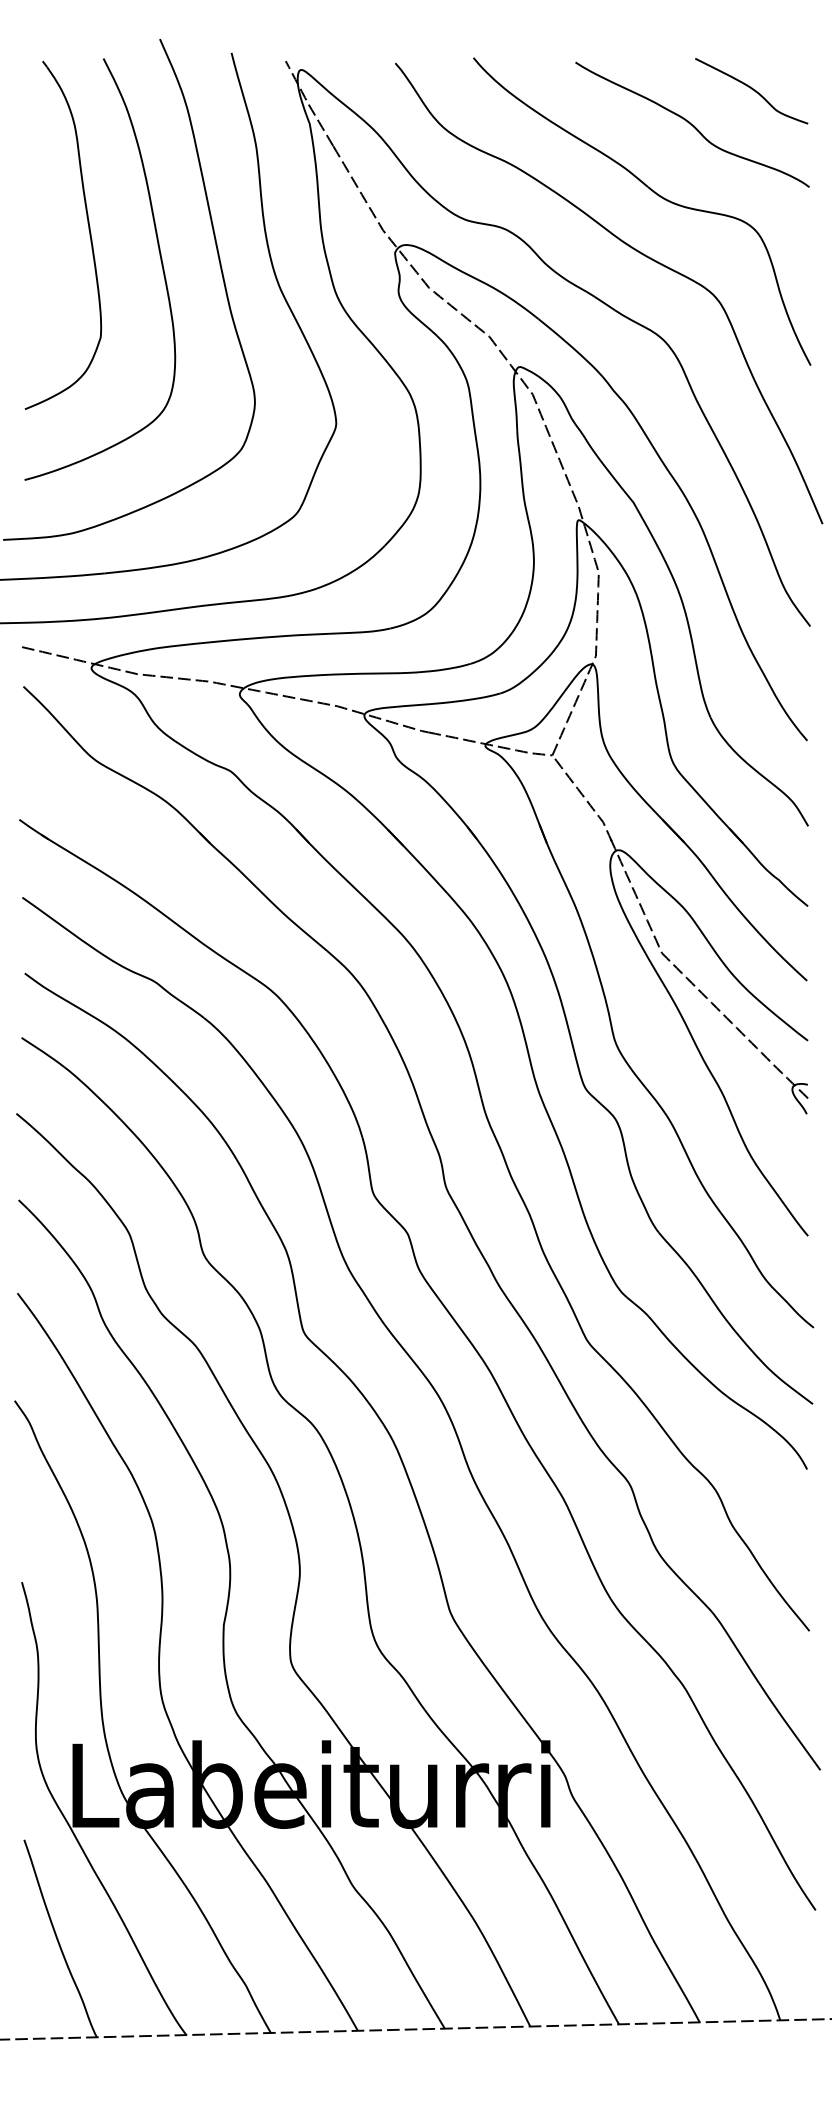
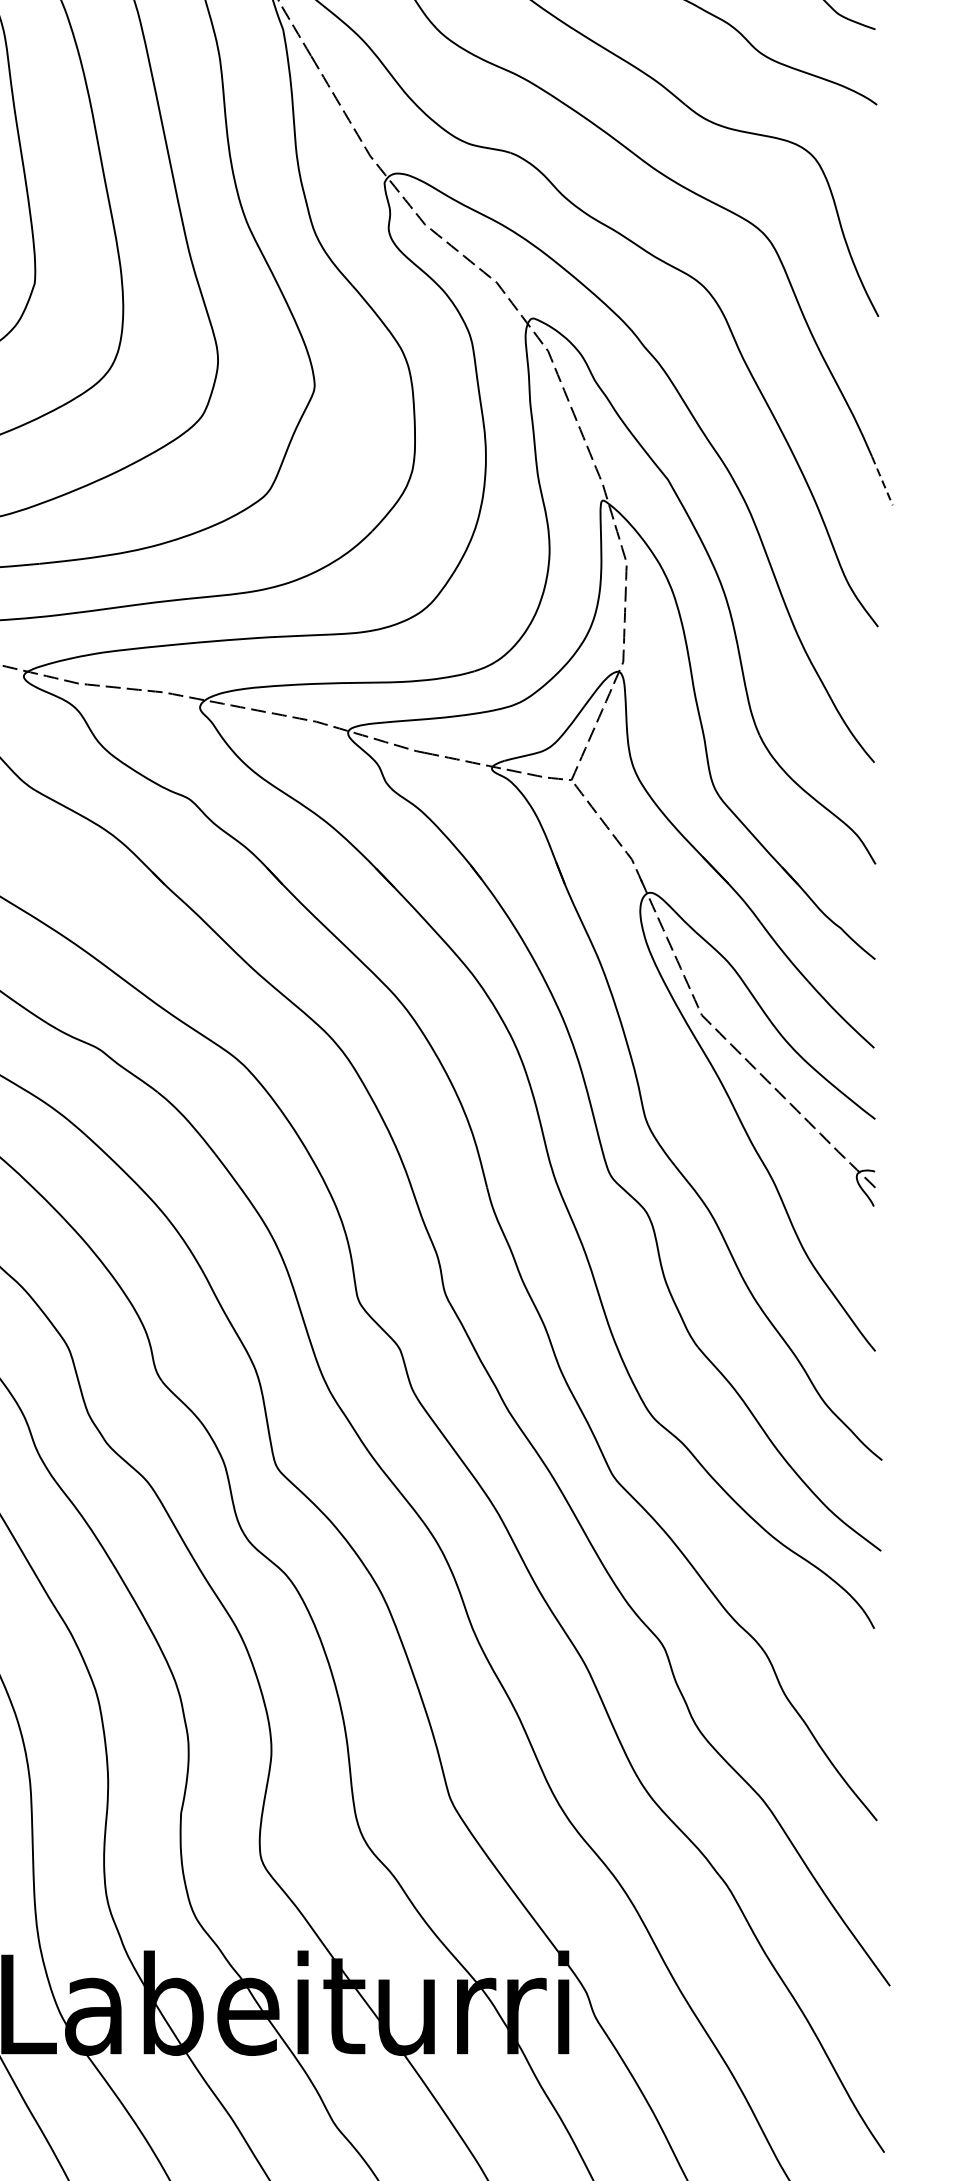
line: (814, 504) -> (883, 481), solid -> dashed

